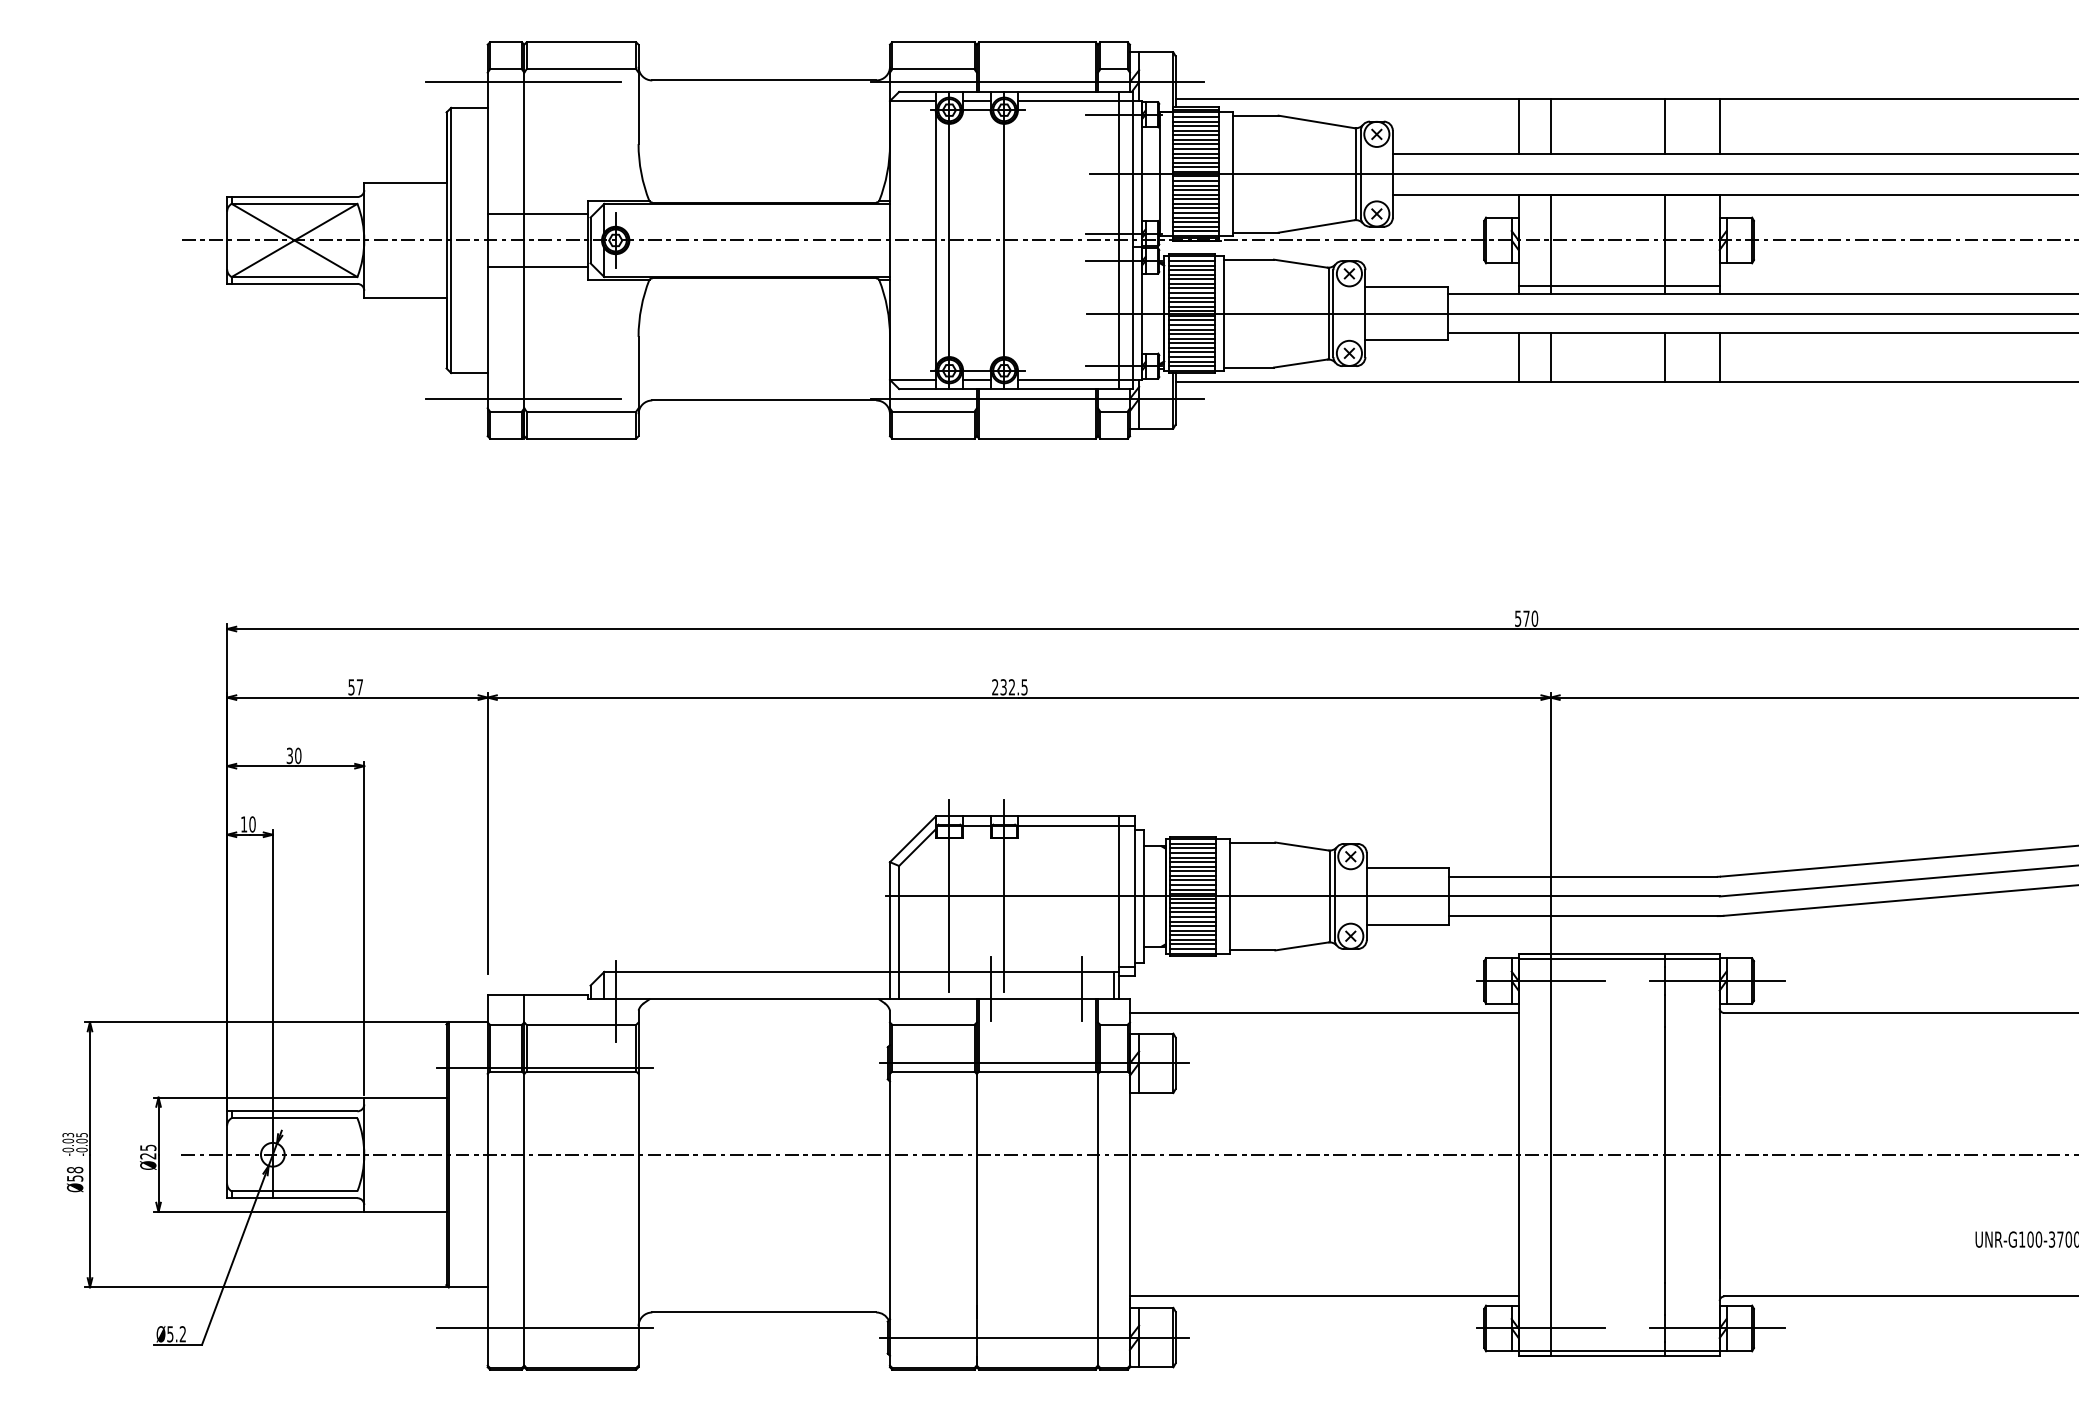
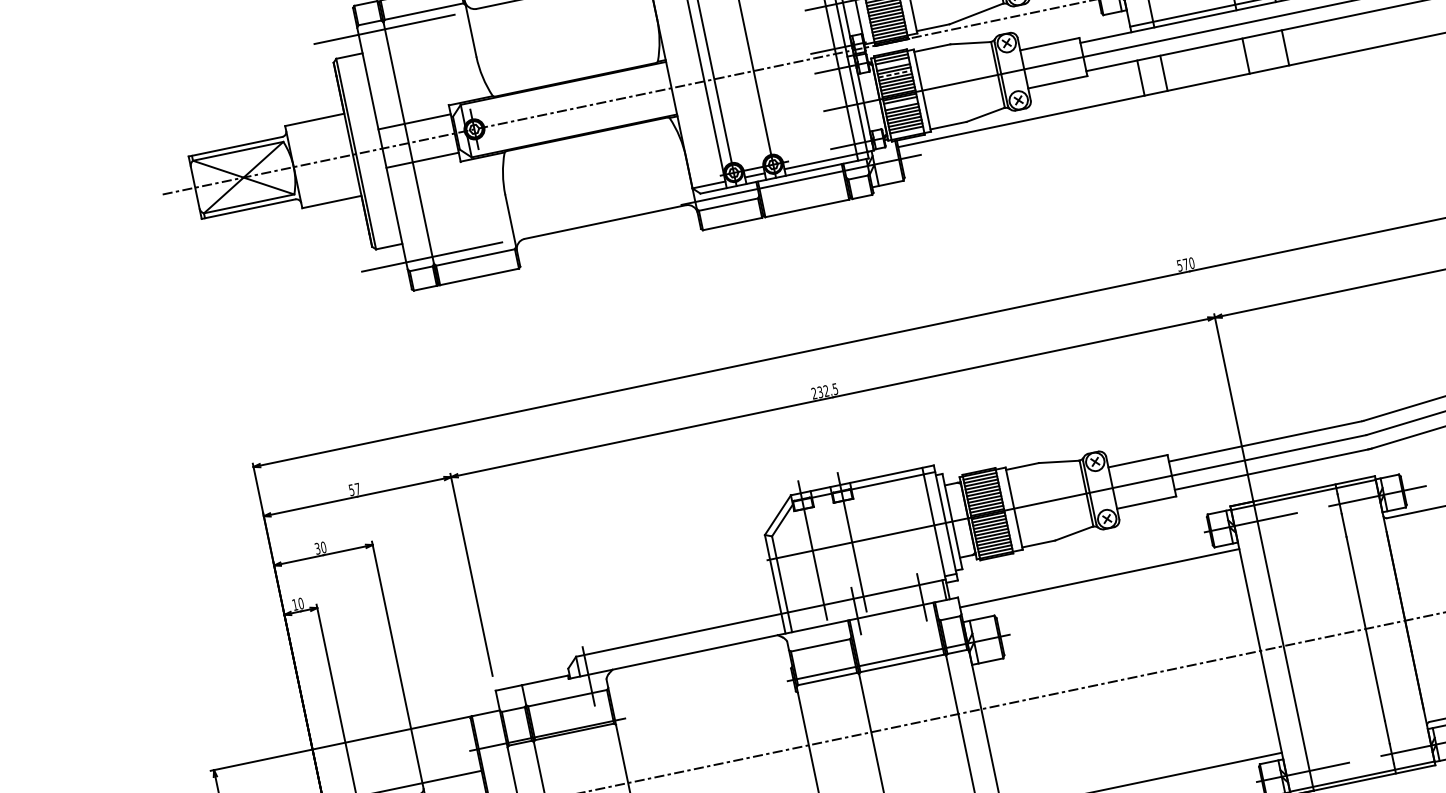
line: (1191, 270) -> (892, 64), removed
line: (1191, 283) -> (894, 73), solid -> dashed
line: (1191, 325) -> (901, 104), removed
line: (1191, 366) -> (907, 133), removed

